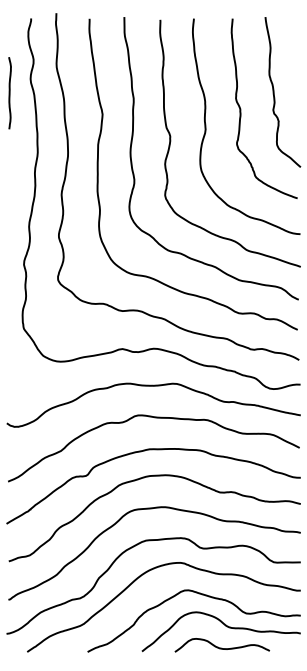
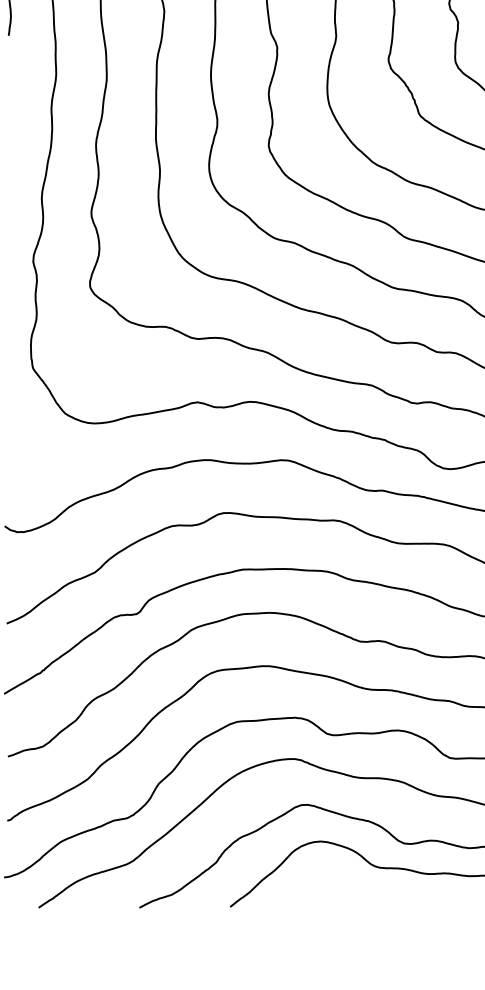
curve: (221, 647) -> (362, 900), removed

